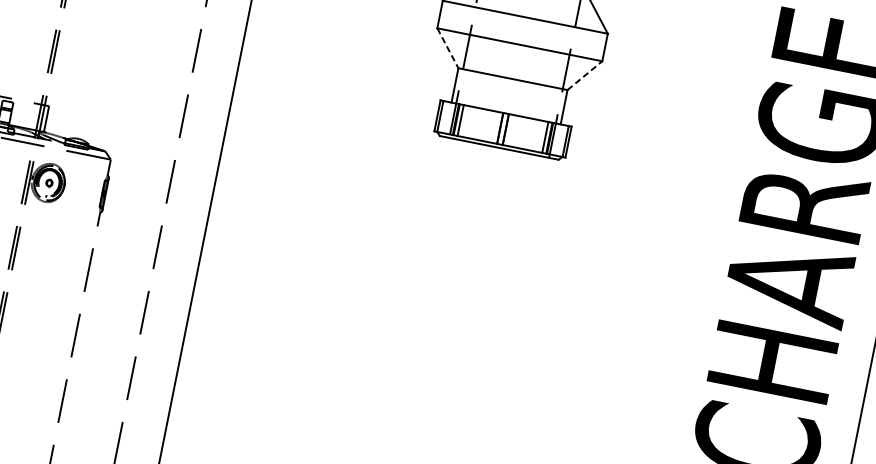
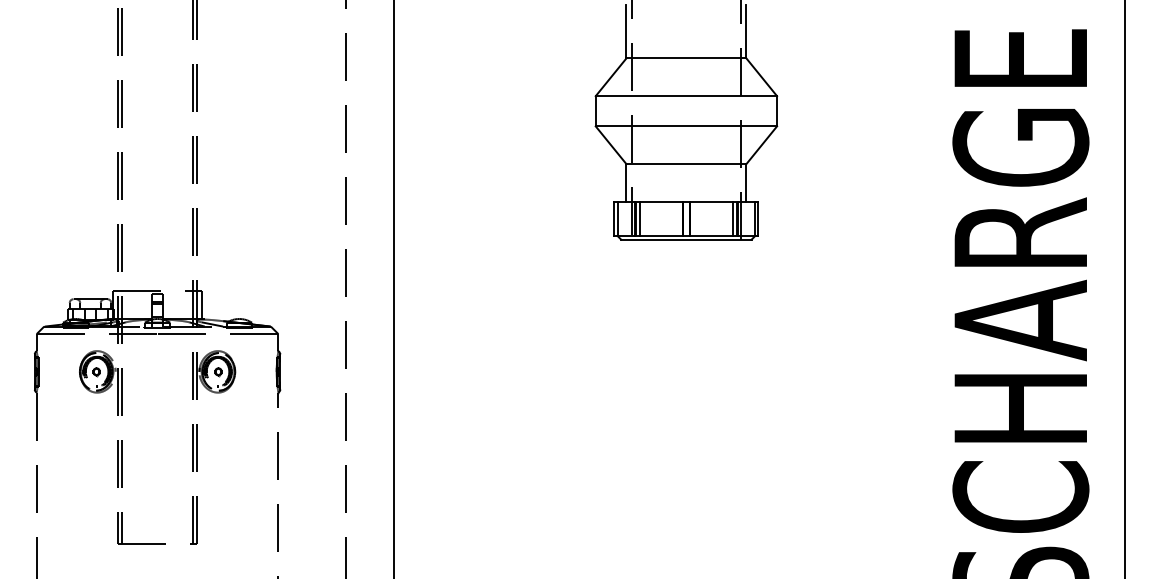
line: (448, 48) -> (611, 145), dashed -> solid
line: (585, 75) -> (762, 144), dashed -> solid

